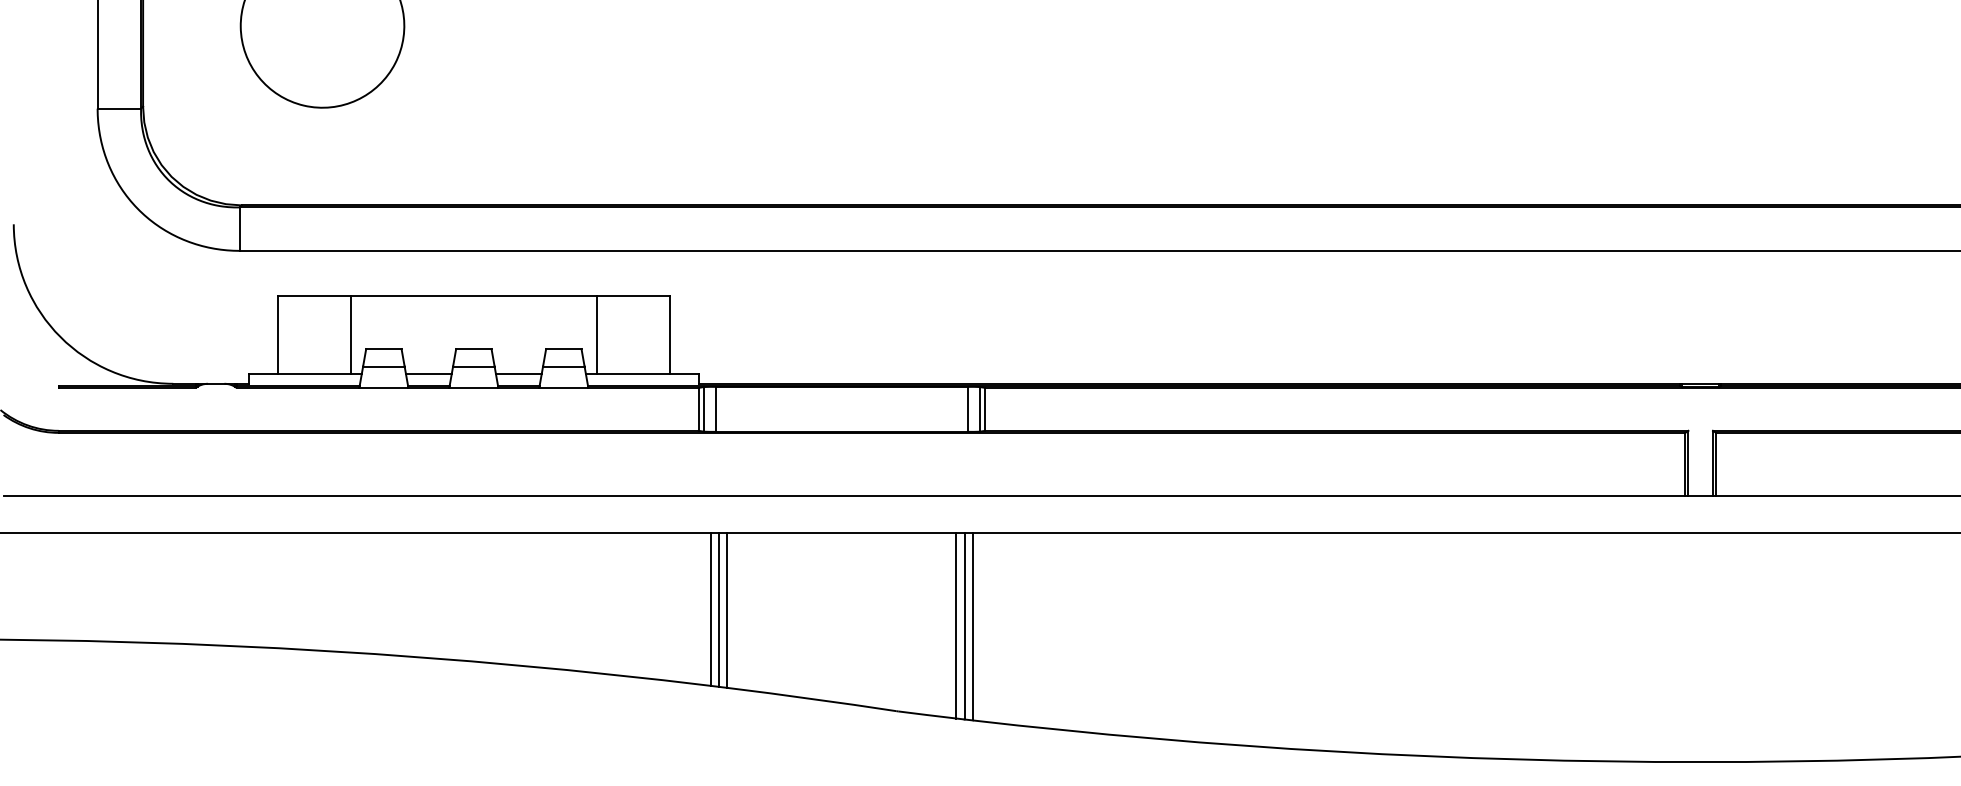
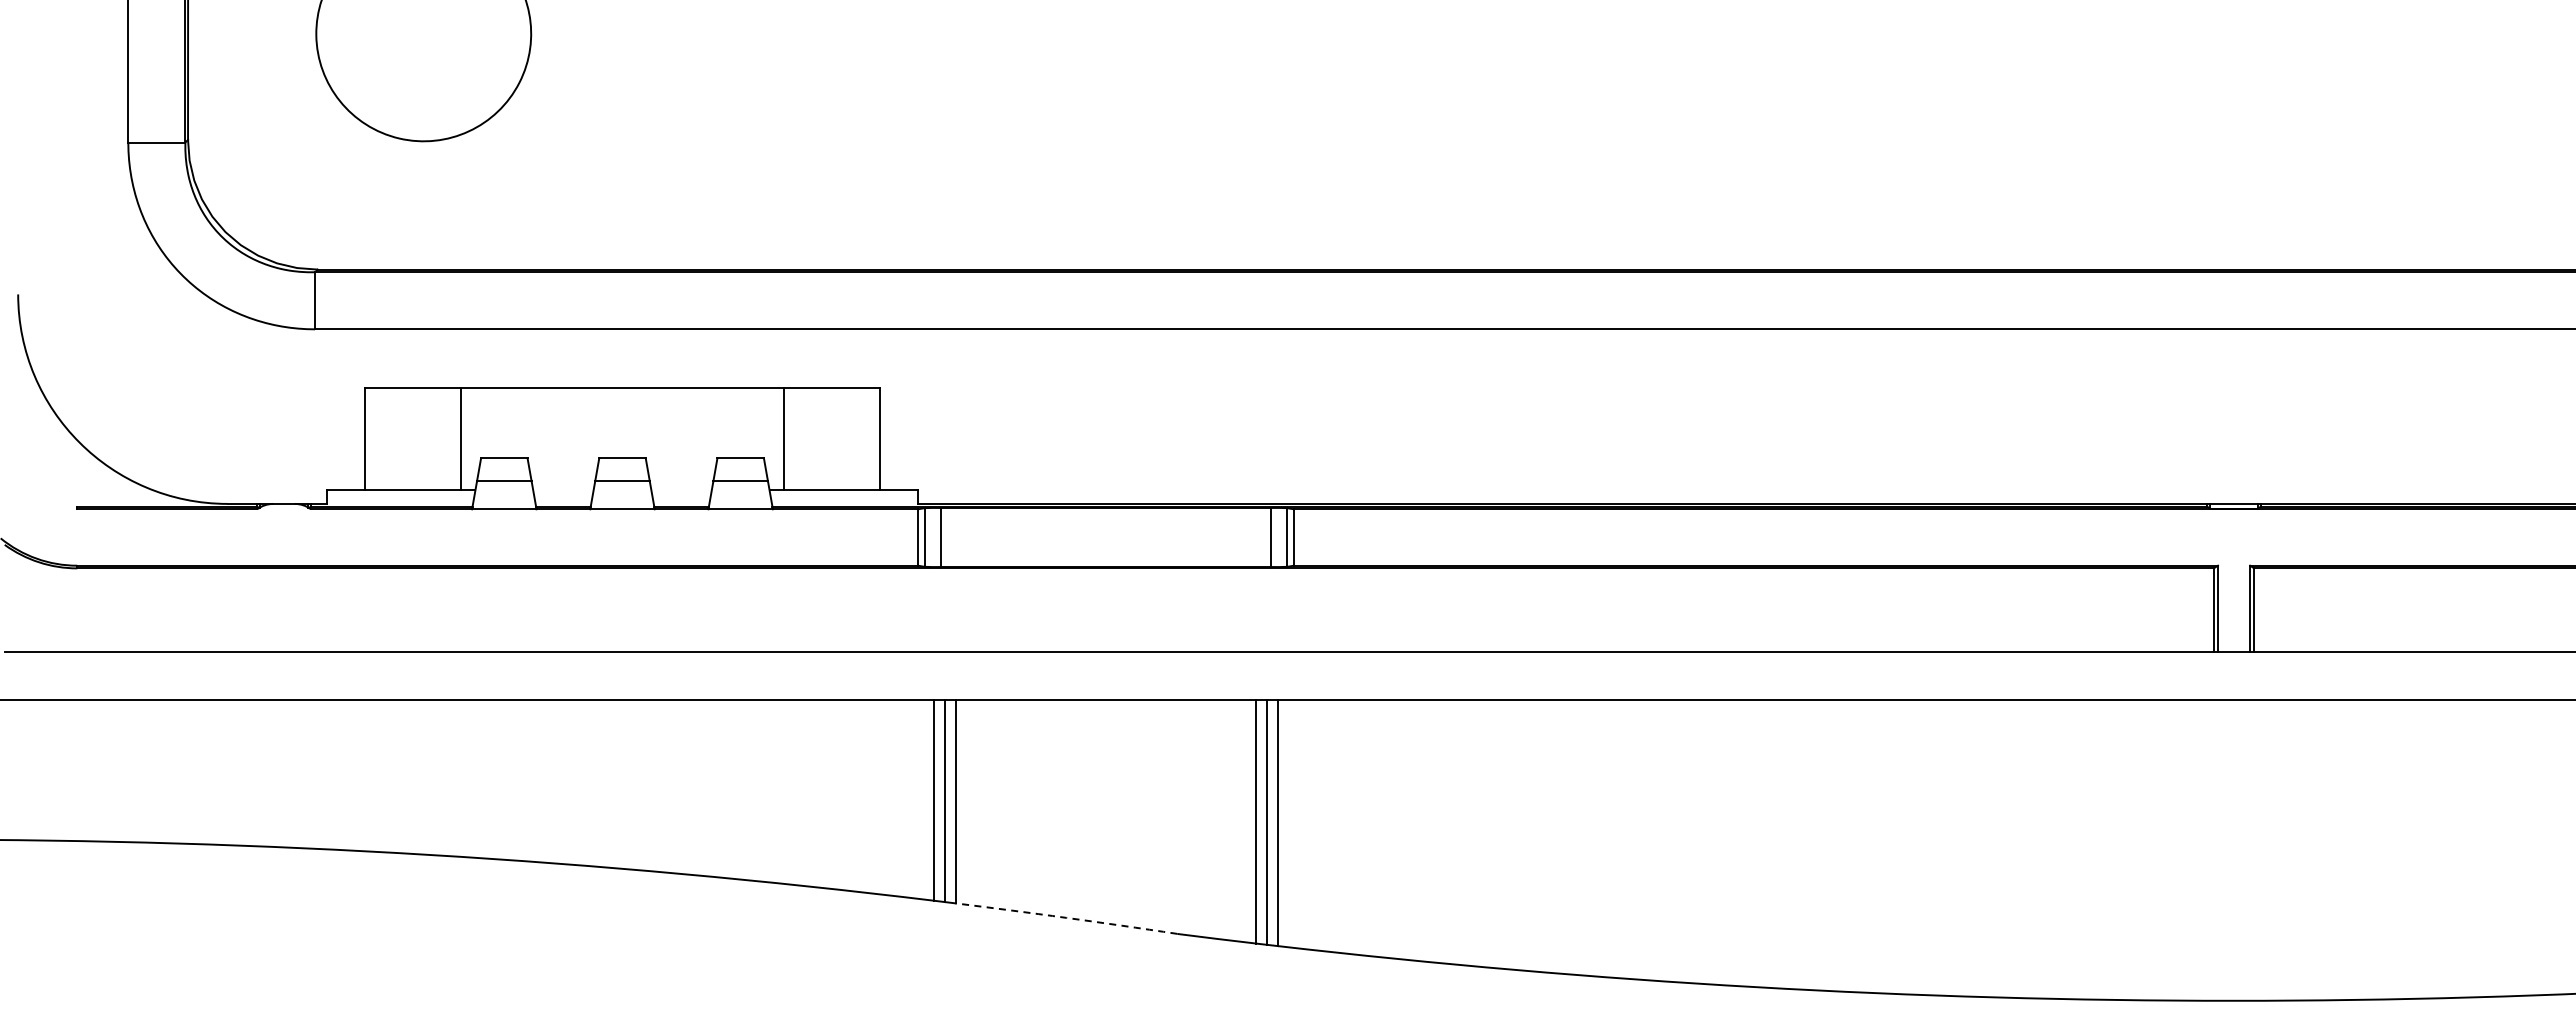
line: (428, 373) -> (563, 490), removed
line: (518, 373) -> (681, 490), removed
arc: (811, 698) -> (1066, 917), solid -> dashed

